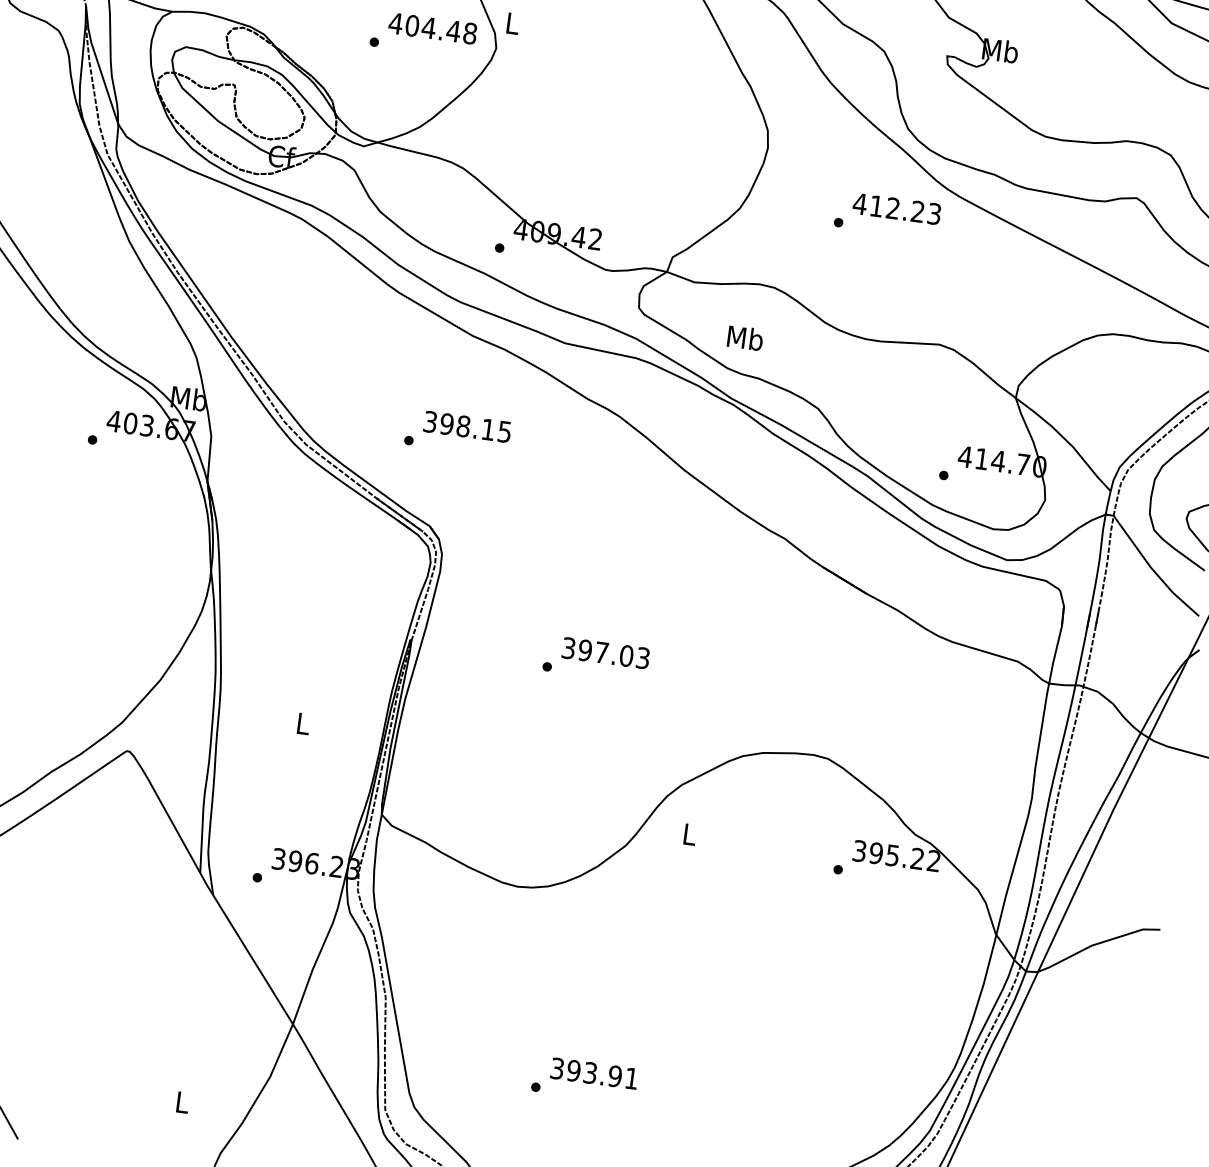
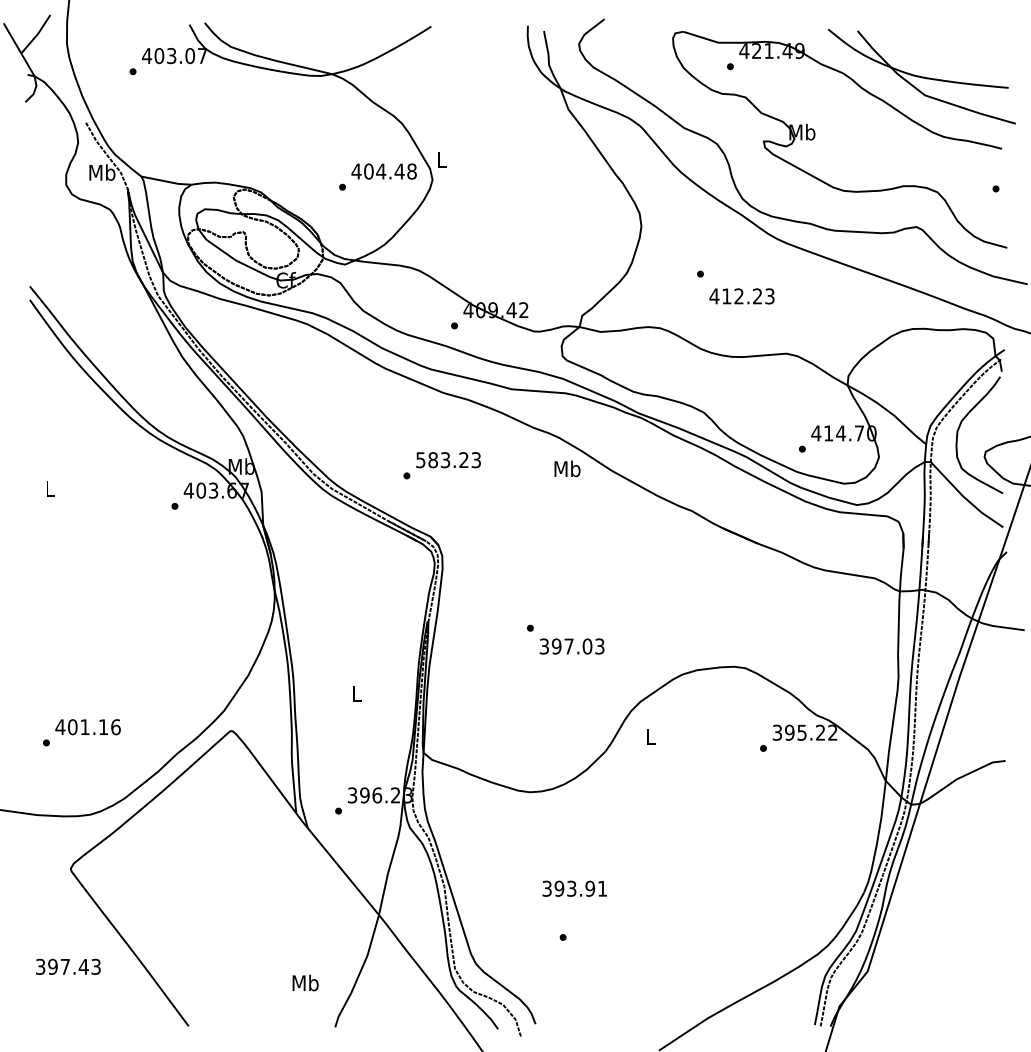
text: (896, 209) -> (741, 296), moved
text: (745, 337) -> (567, 468), moved
text: (467, 427) -> (448, 460), 398.15 -> 583.23
text: (605, 653) -> (571, 646), moved
text: (594, 1073) -> (574, 888), moved
text: (182, 1101) -> (305, 982), L -> Mb

